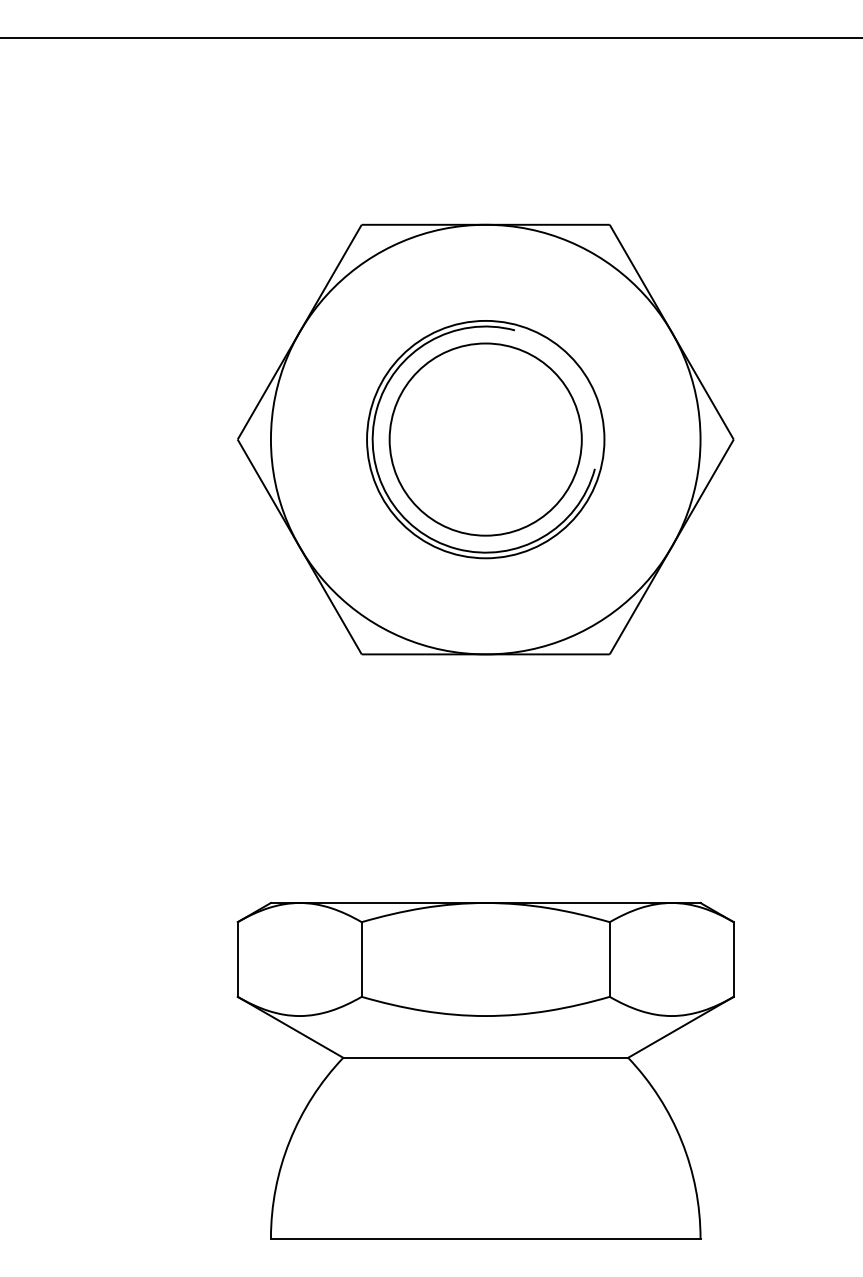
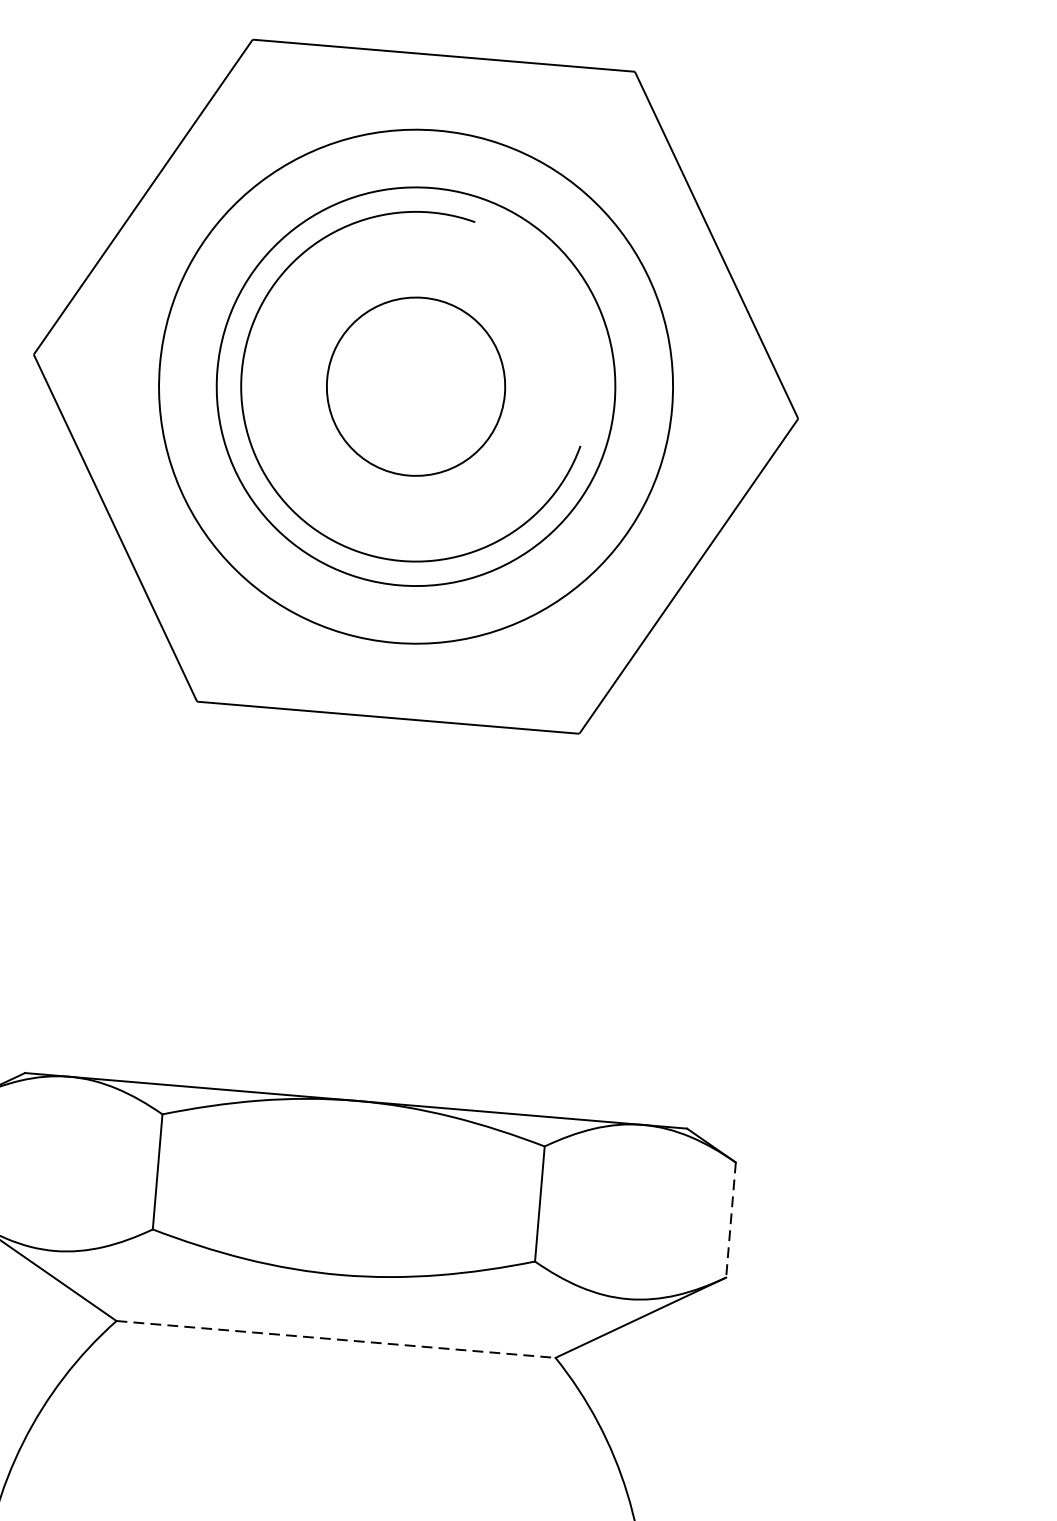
circle: (485, 439) -> (415, 386), size x0.6
circle: (485, 439) -> (415, 386), size x0.6
circle: (485, 439) -> (415, 386), size x1.4
line: (733, 960) -> (730, 1221), solid -> dashed
line: (486, 1057) -> (337, 1339), solid -> dashed

